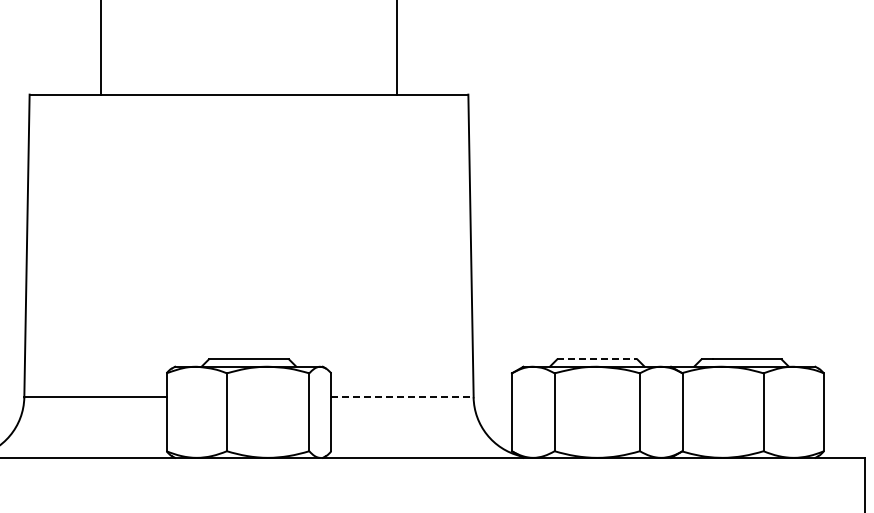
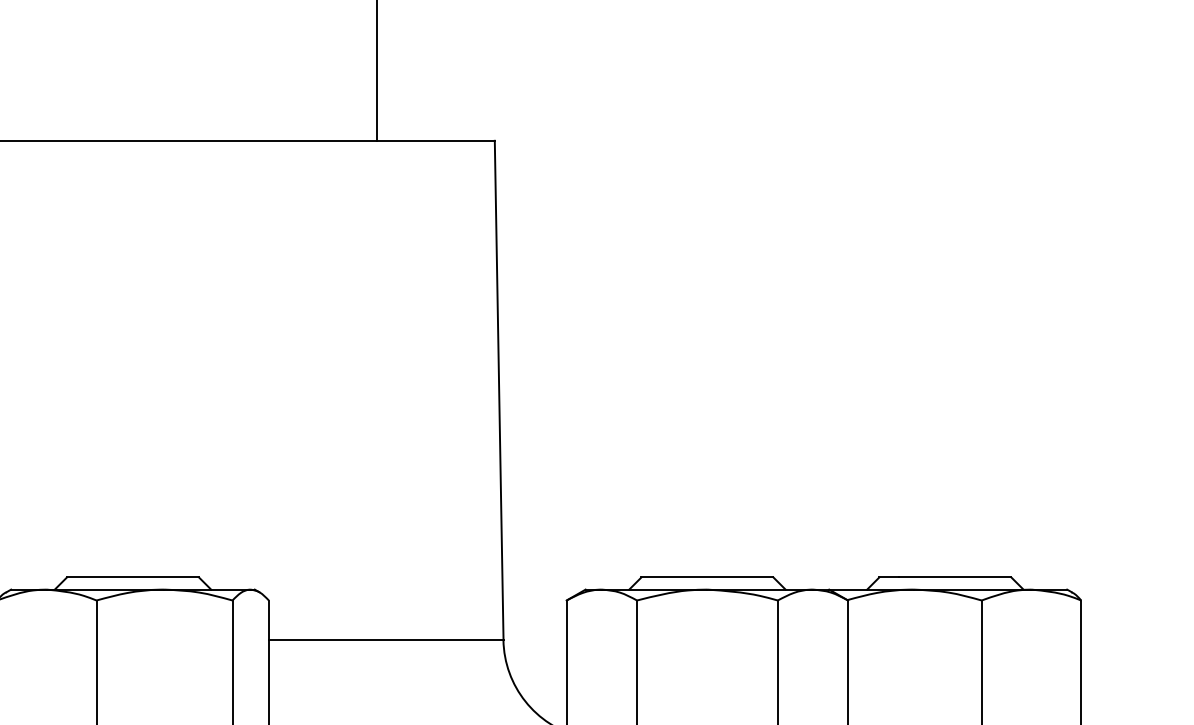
line: (597, 359) -> (707, 577), dashed -> solid
line: (403, 397) -> (387, 640), dashed -> solid

